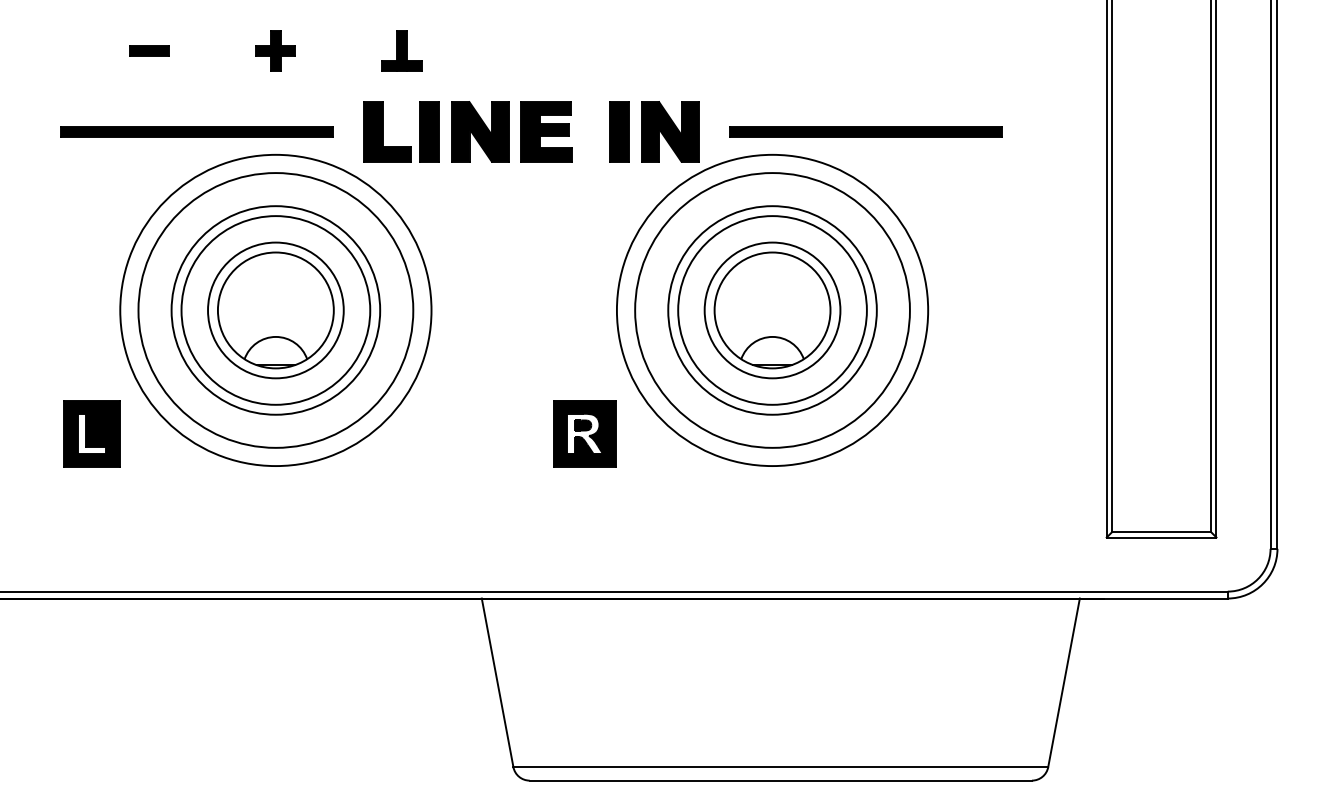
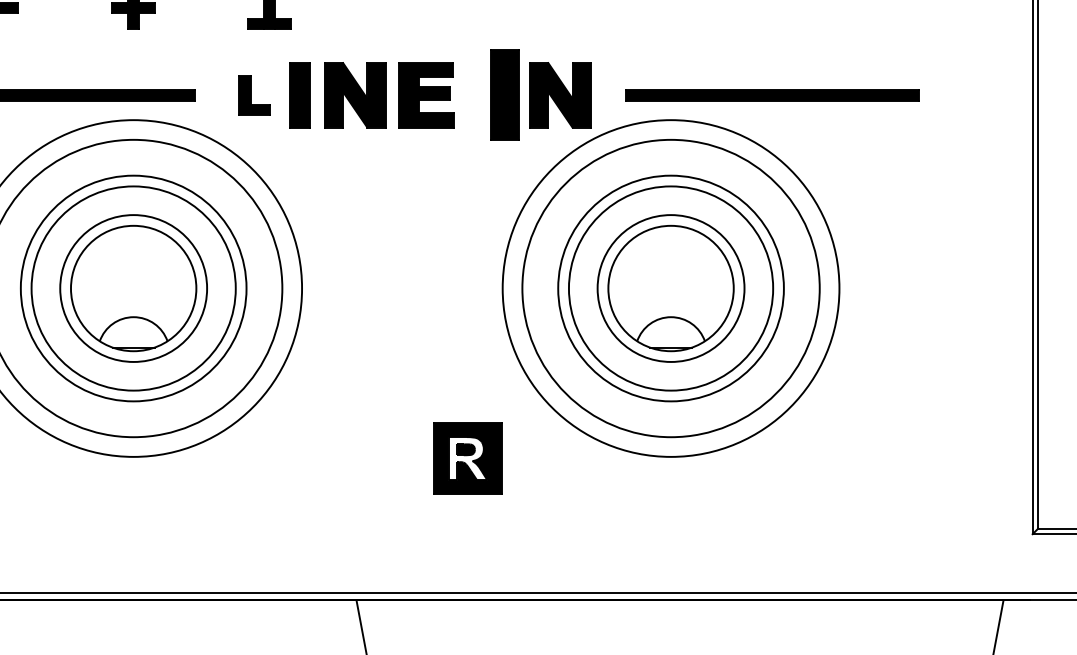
part: (387, 131) -> (254, 94), size x0.6
part: (619, 131) -> (505, 94), size x1.4
part: (584, 433) -> (467, 458), moved

